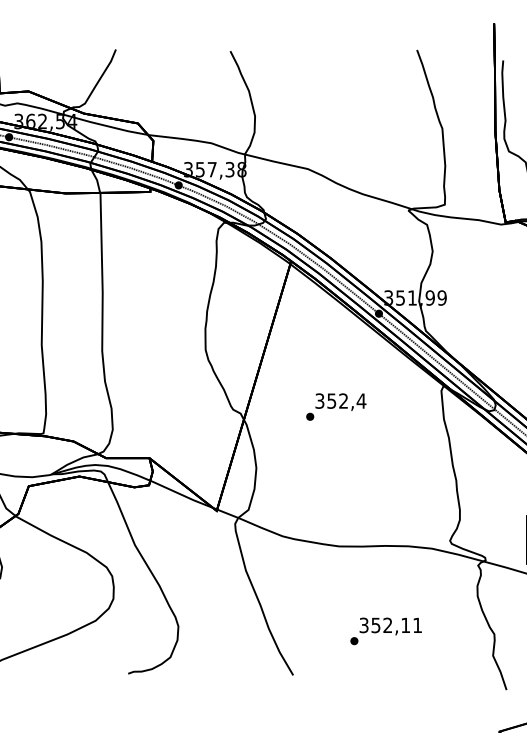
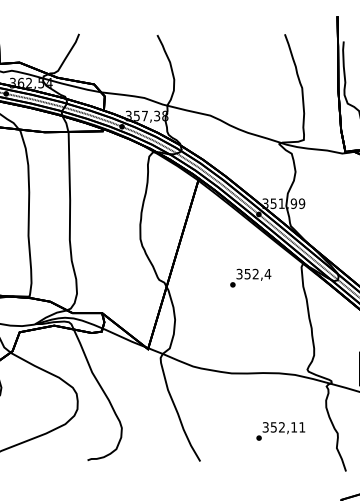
text: (335, 406) -> (250, 277), moved
text: (385, 631) -> (280, 431), moved

